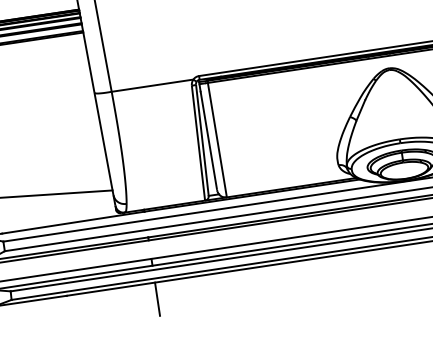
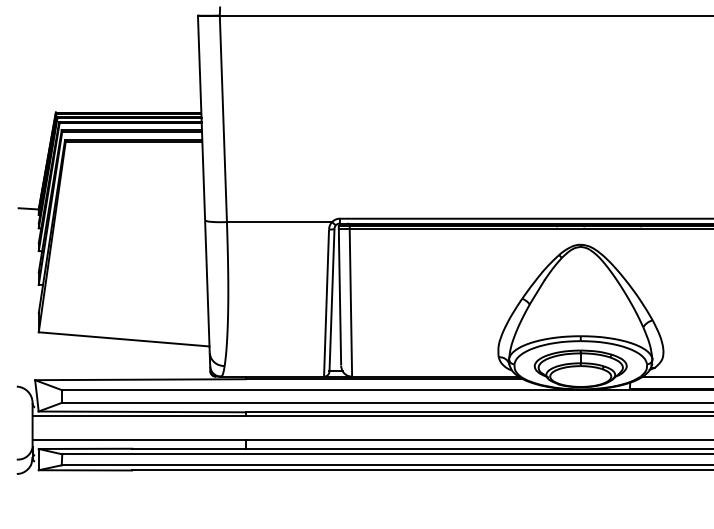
line: (157, 298) -> (245, 491), removed

